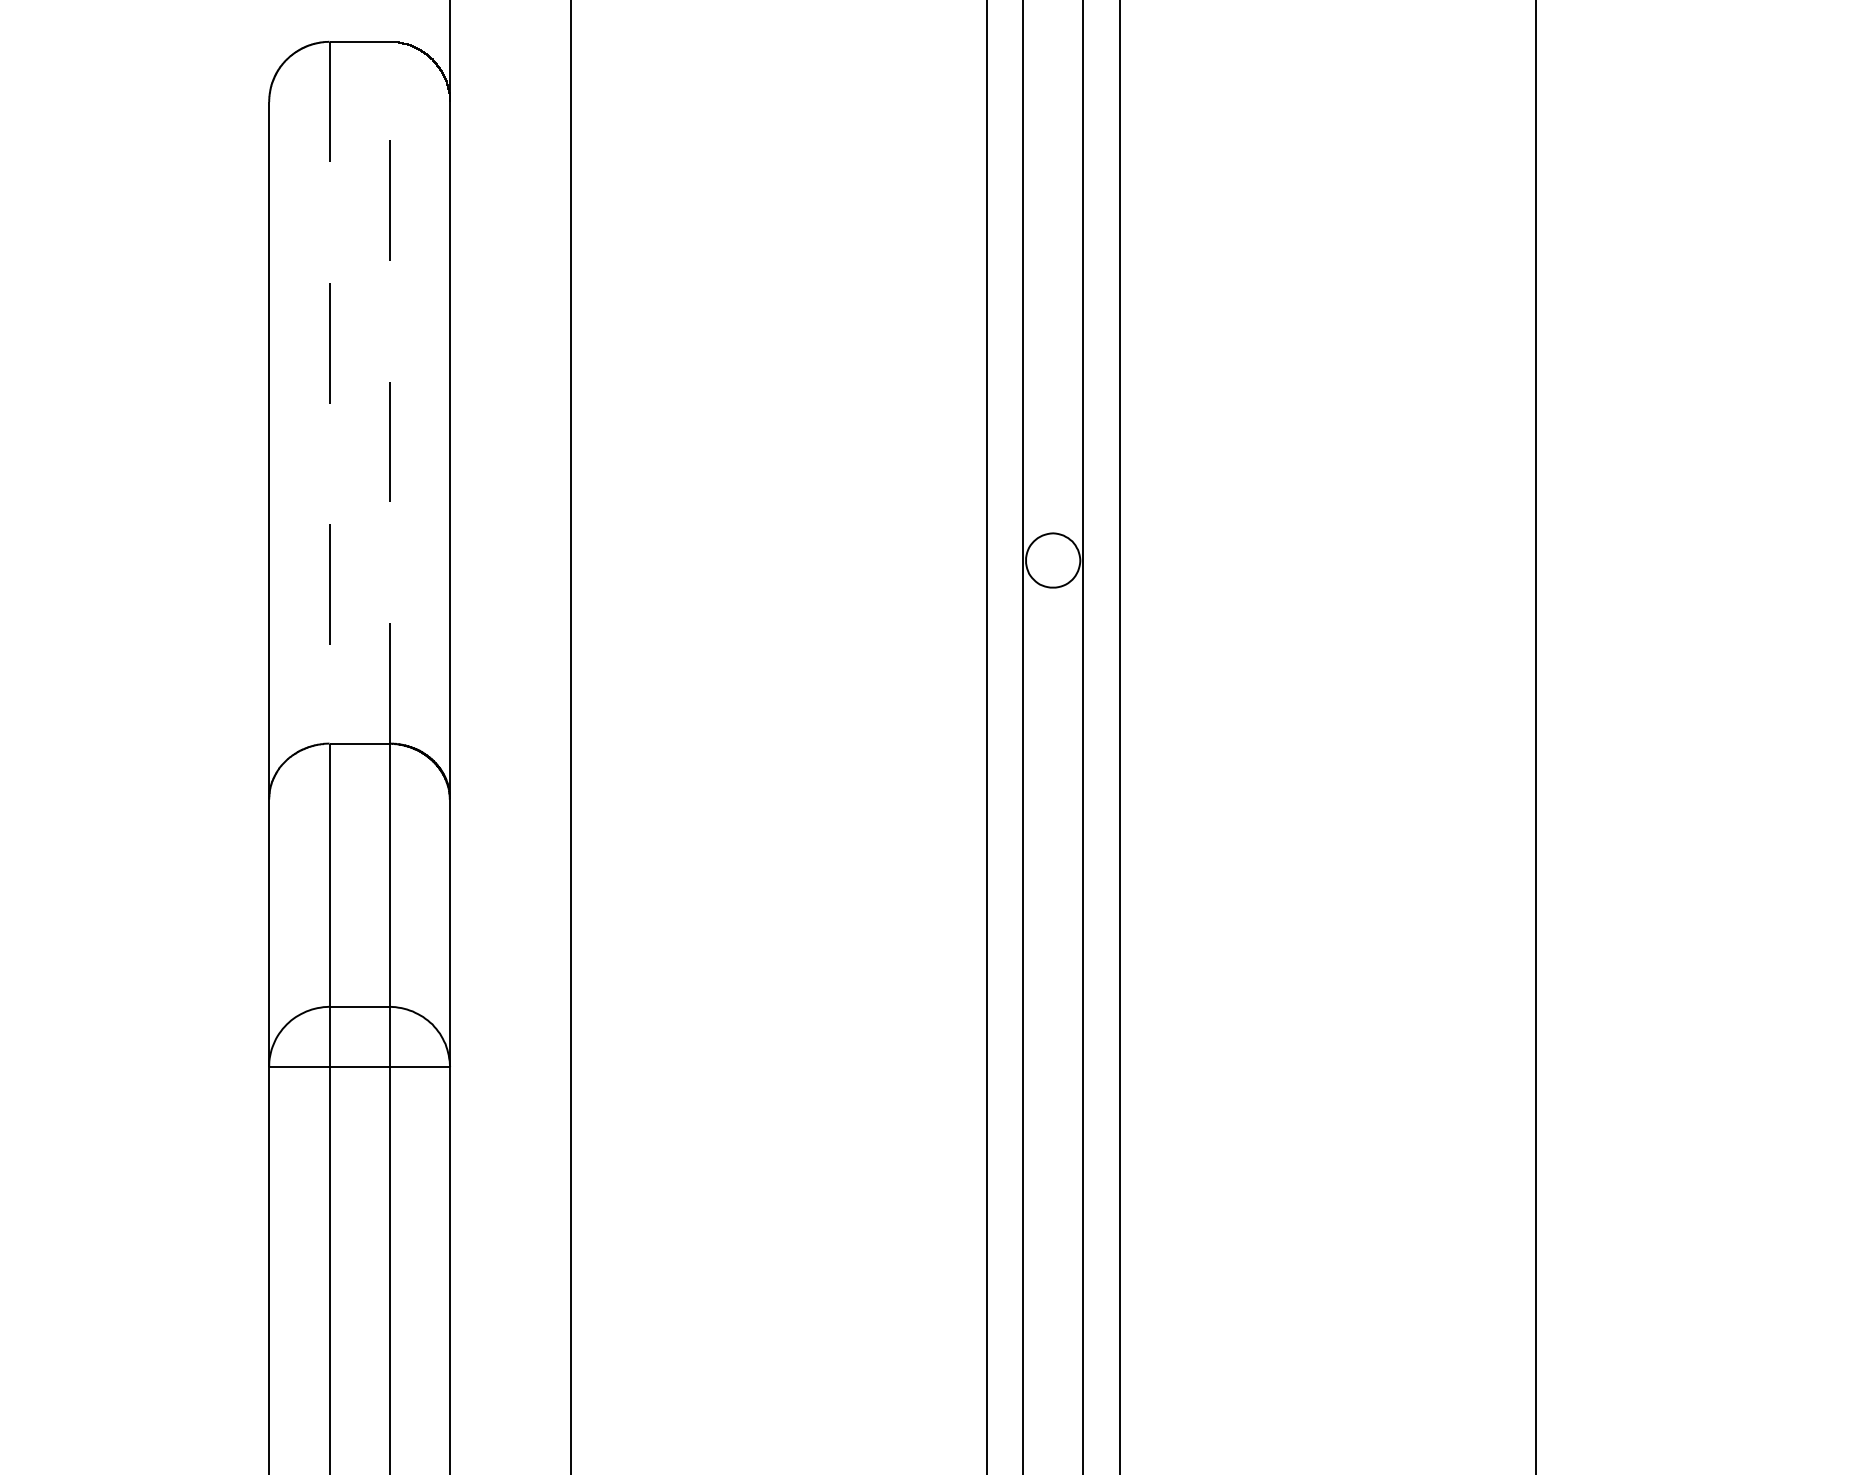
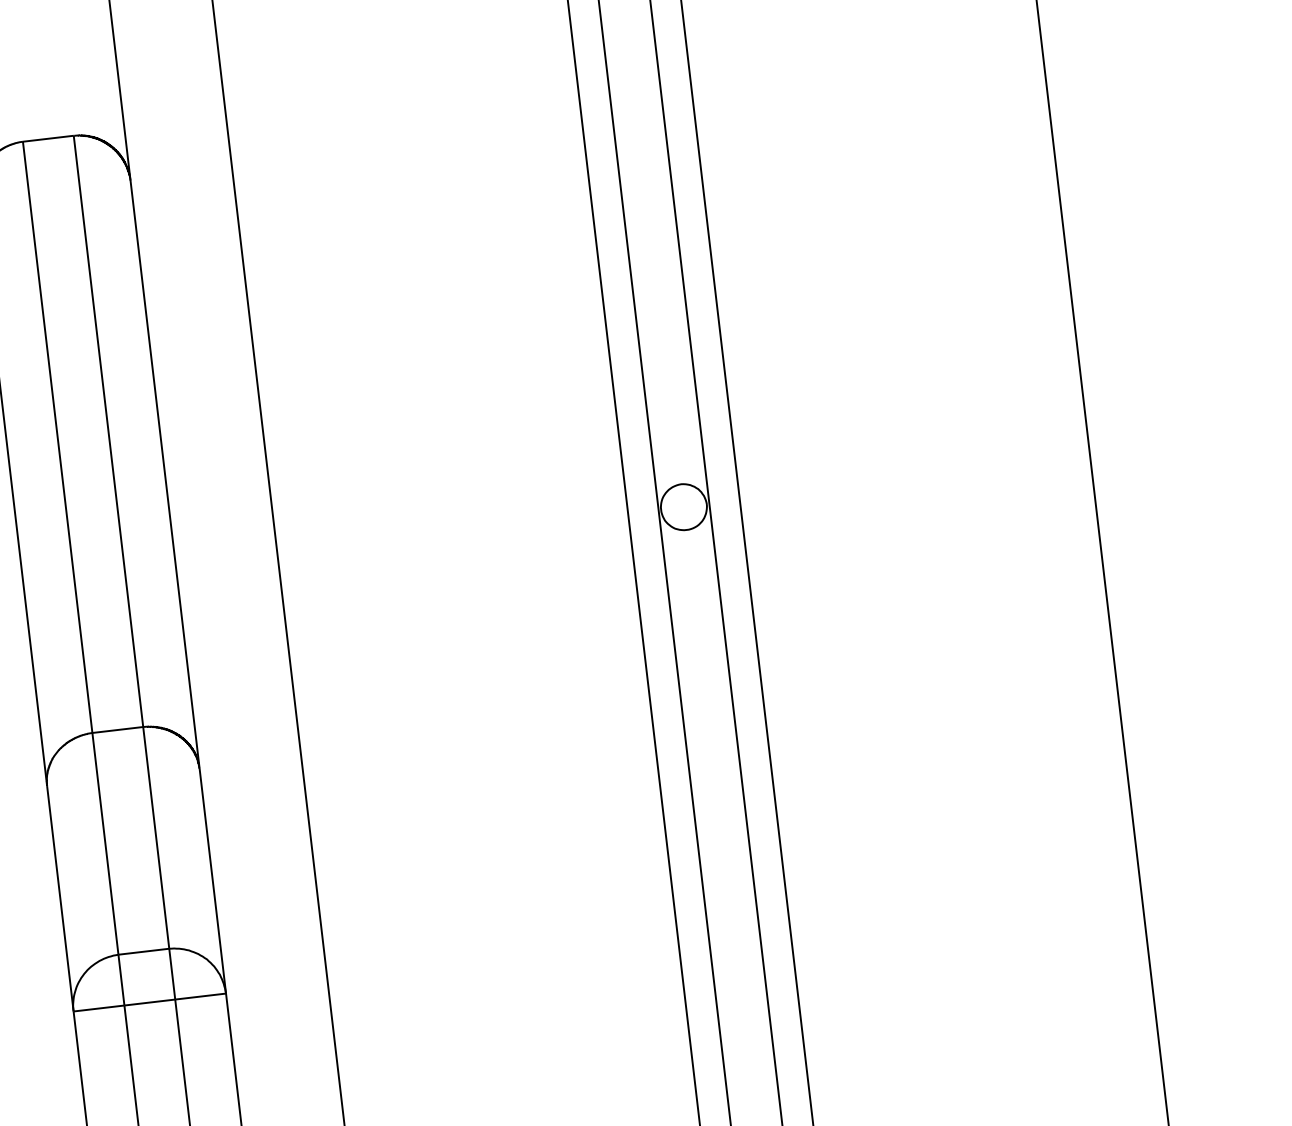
line: (329, 392) -> (57, 437), dashed -> solid
line: (389, 392) -> (108, 431), dashed -> solid

